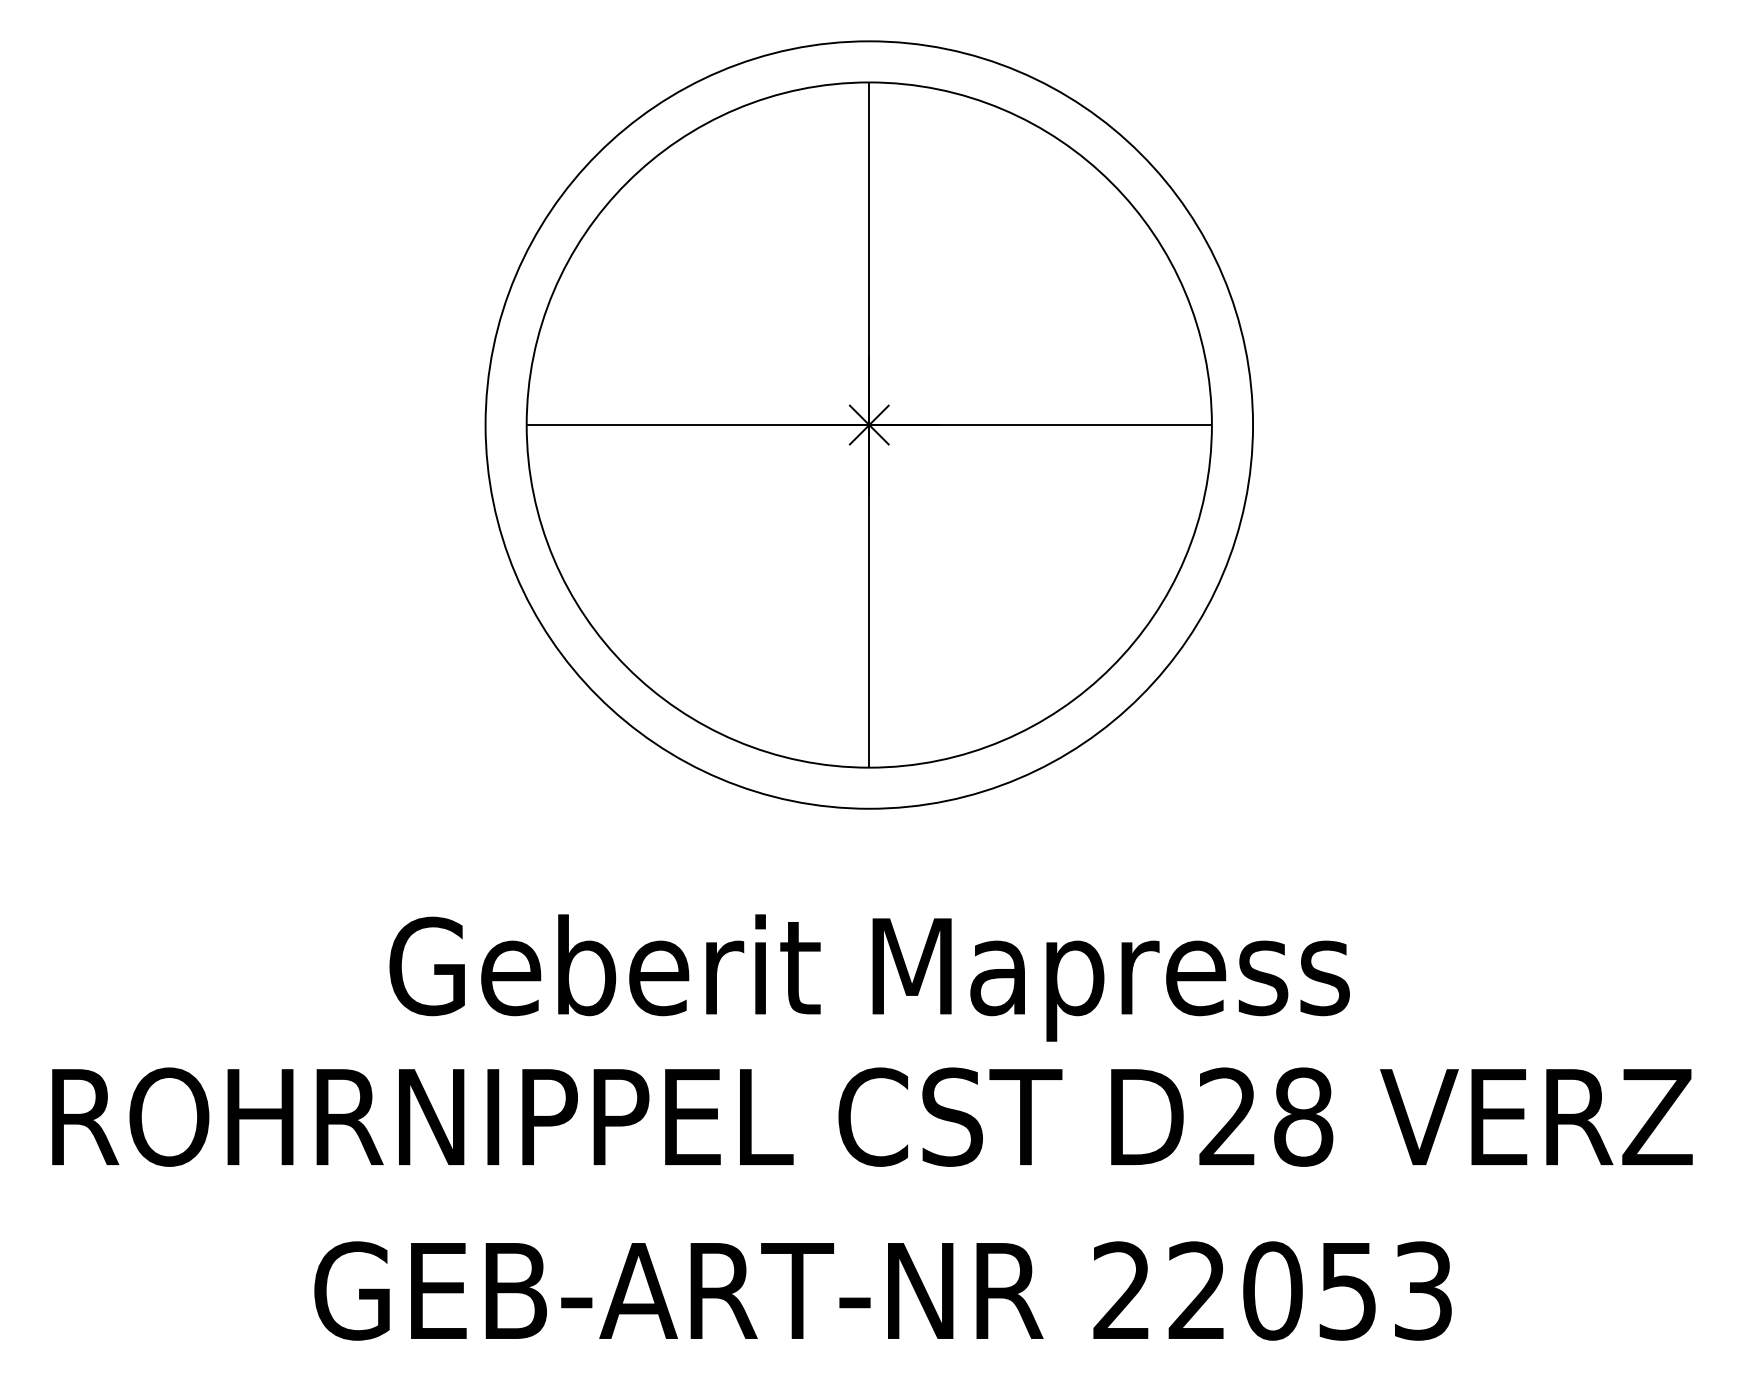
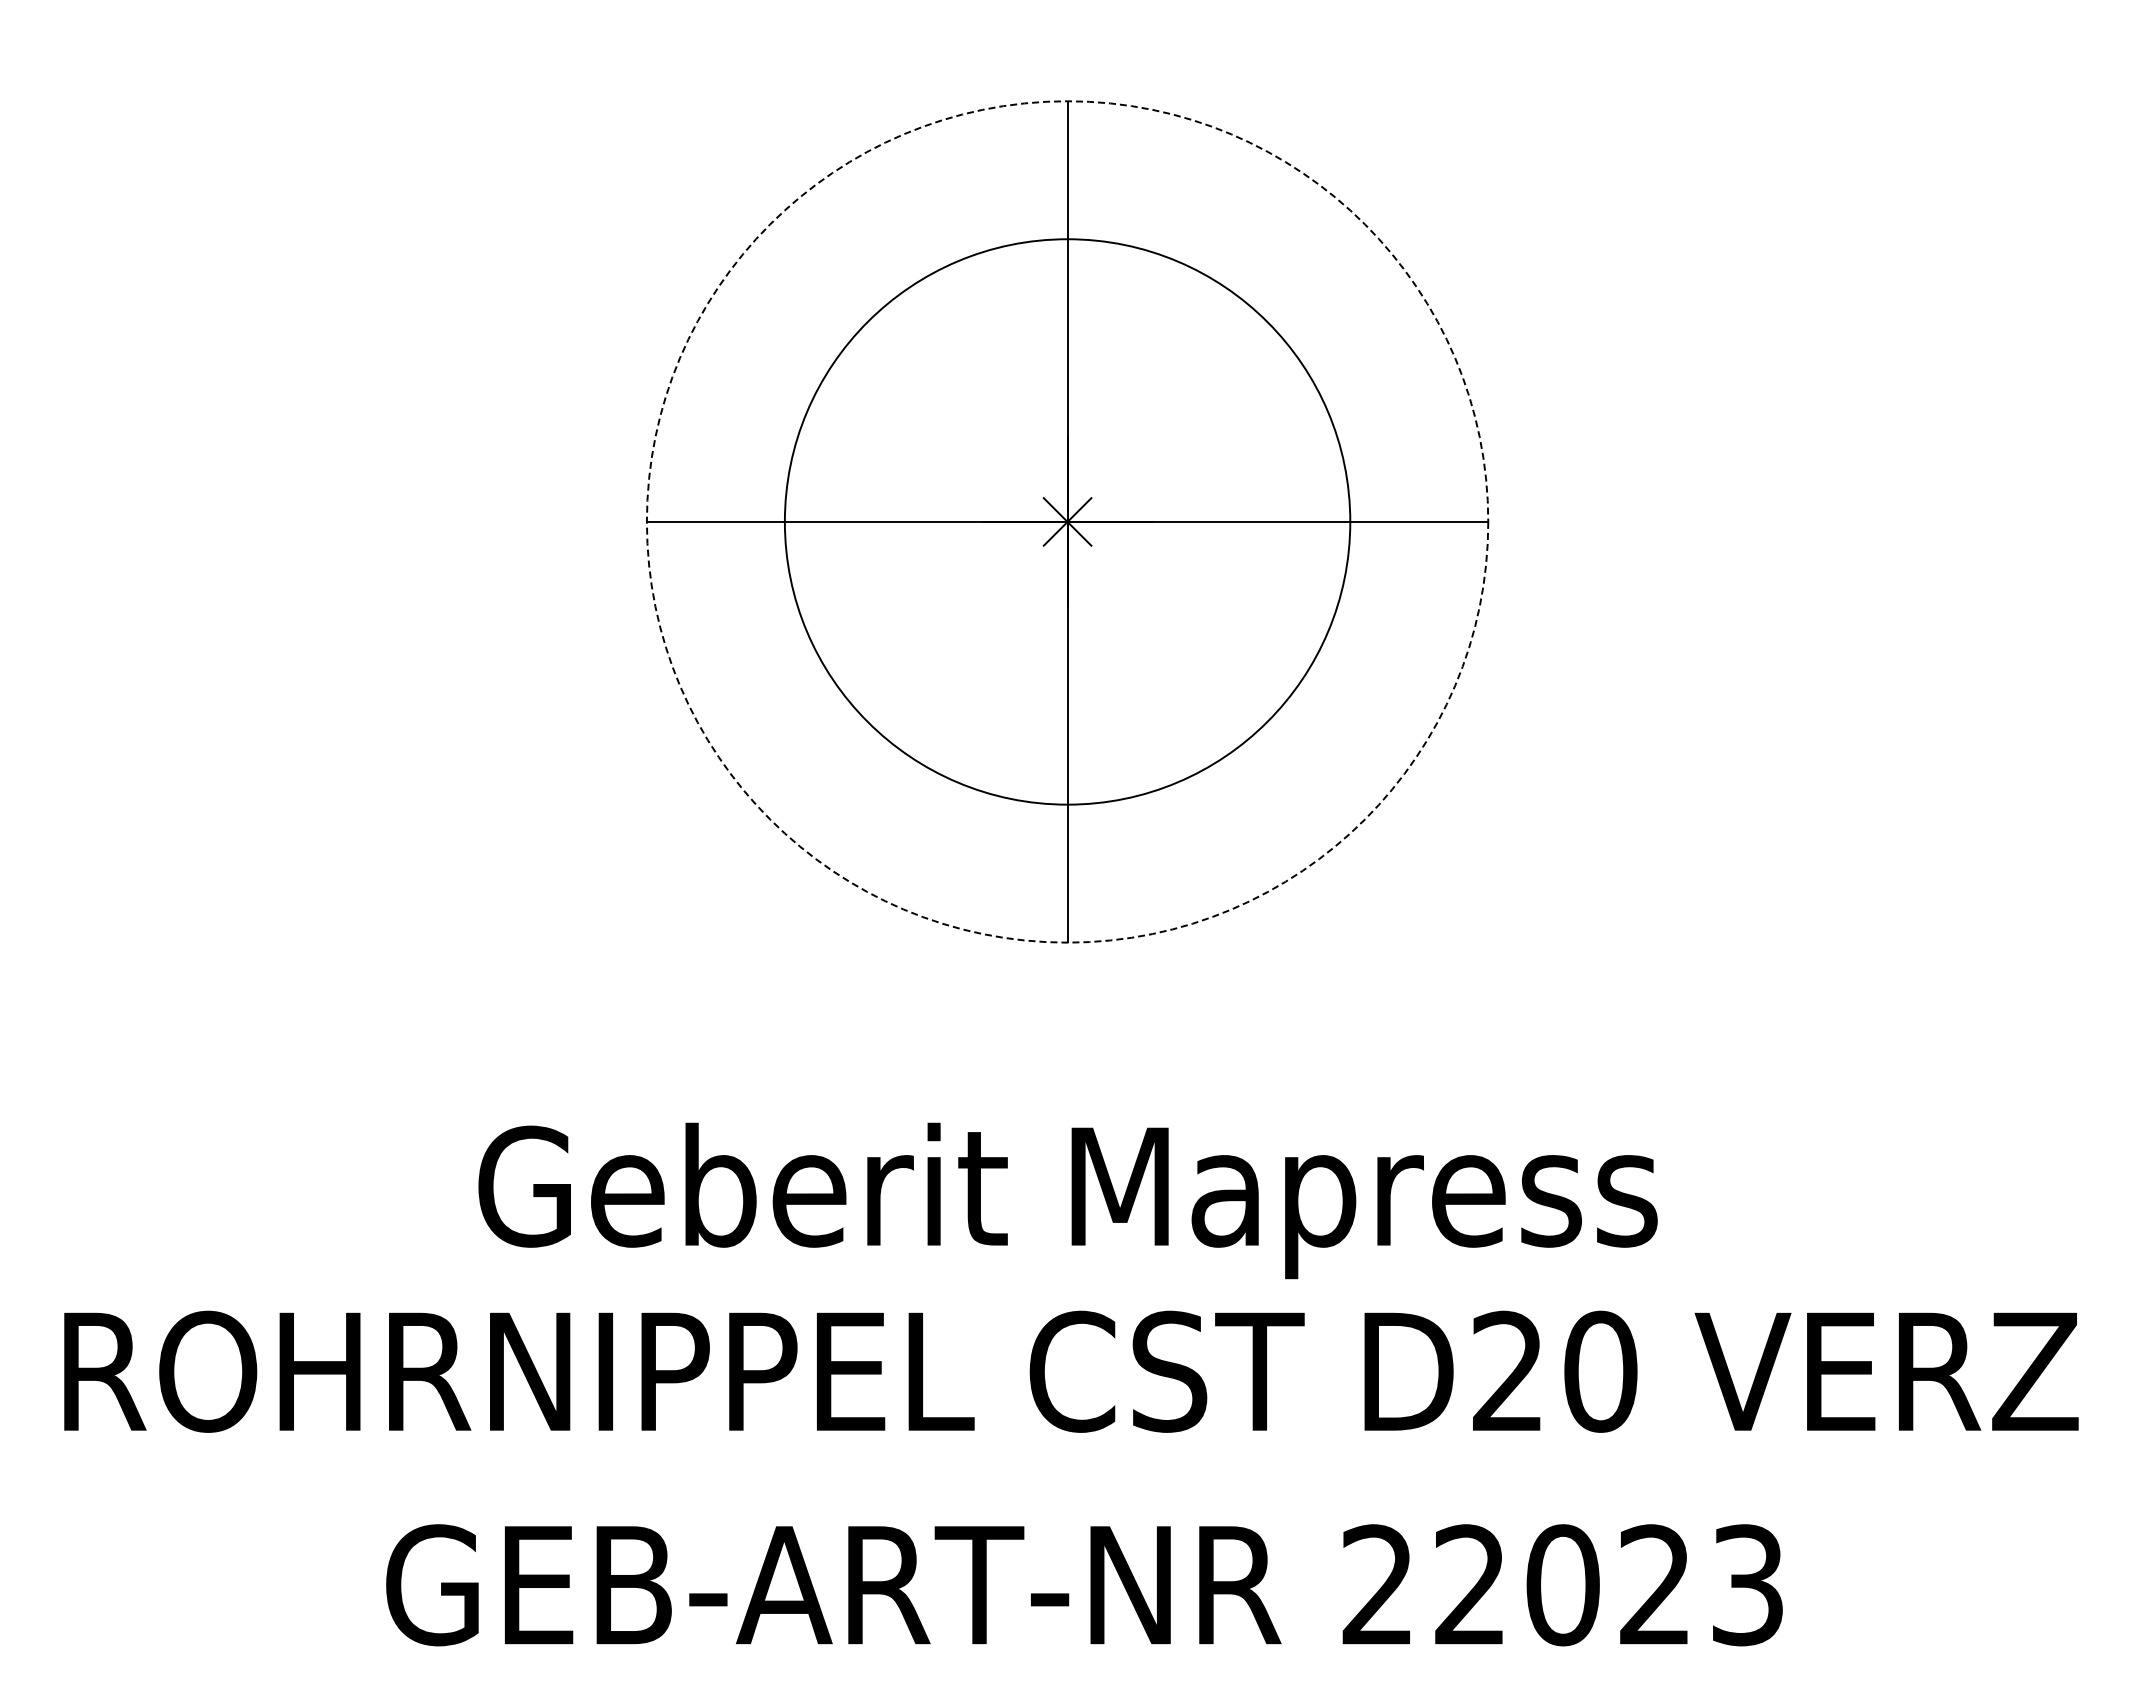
circle: (869, 424) -> (1067, 521), size x0.6
circle: (869, 424) -> (1067, 521), solid -> dashed
text: (1303, 1116) -> (1600, 1371), D28 -> D20
text: (1347, 1291) -> (1654, 1585), 22053 -> 22023

